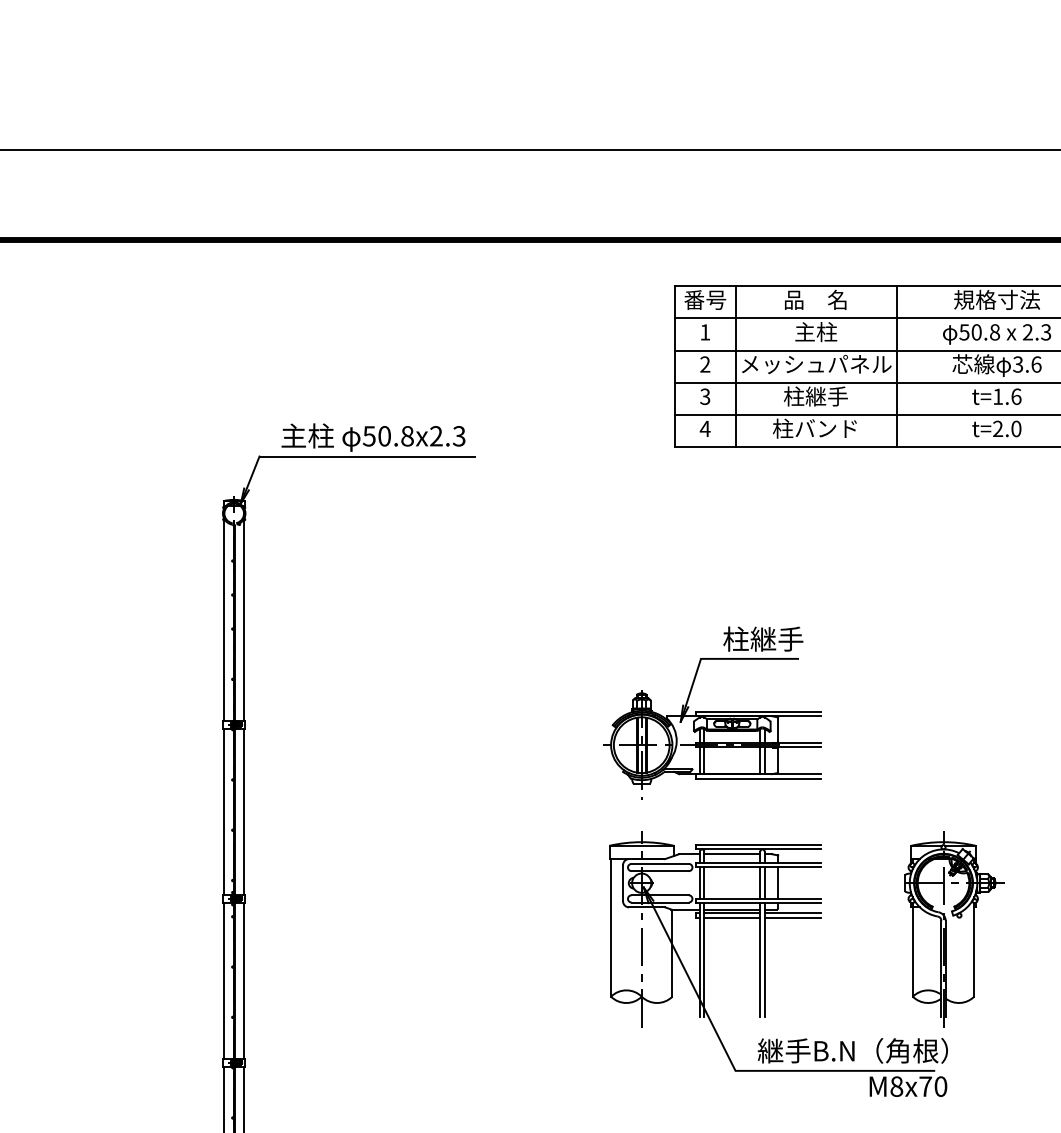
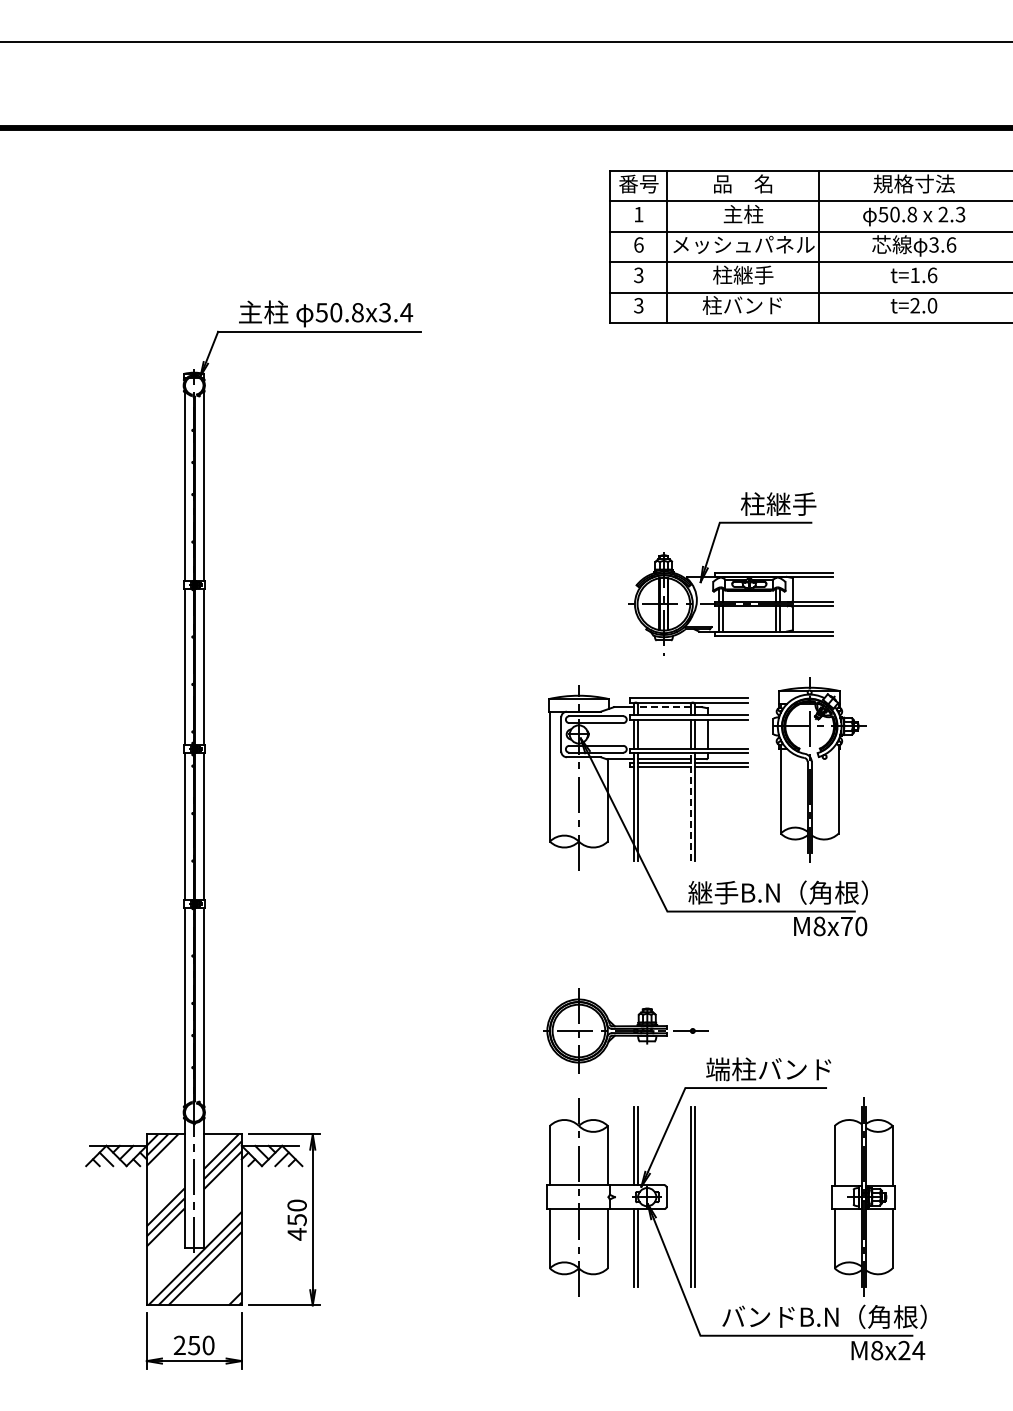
text: (704, 364) -> (638, 244), 2 -> 6
text: (704, 428) -> (638, 305), 4 -> 3
text: (448, 436) -> (396, 312), 50.8x2.3 -> 50.8x3.4
part: (712, 712) -> (730, 573), moved
line: (731, 854) -> (663, 707), solid -> dashed
part: (953, 928) -> (819, 769), moved
line: (760, 960) -> (690, 807), solid -> dashed

